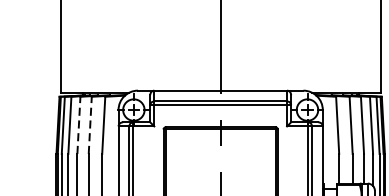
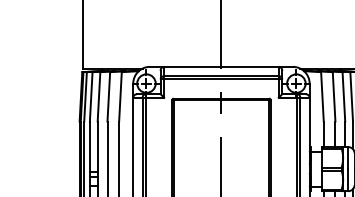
line: (79, 124) -> (99, 96), dashed -> solid
line: (89, 124) -> (108, 96), dashed -> solid

